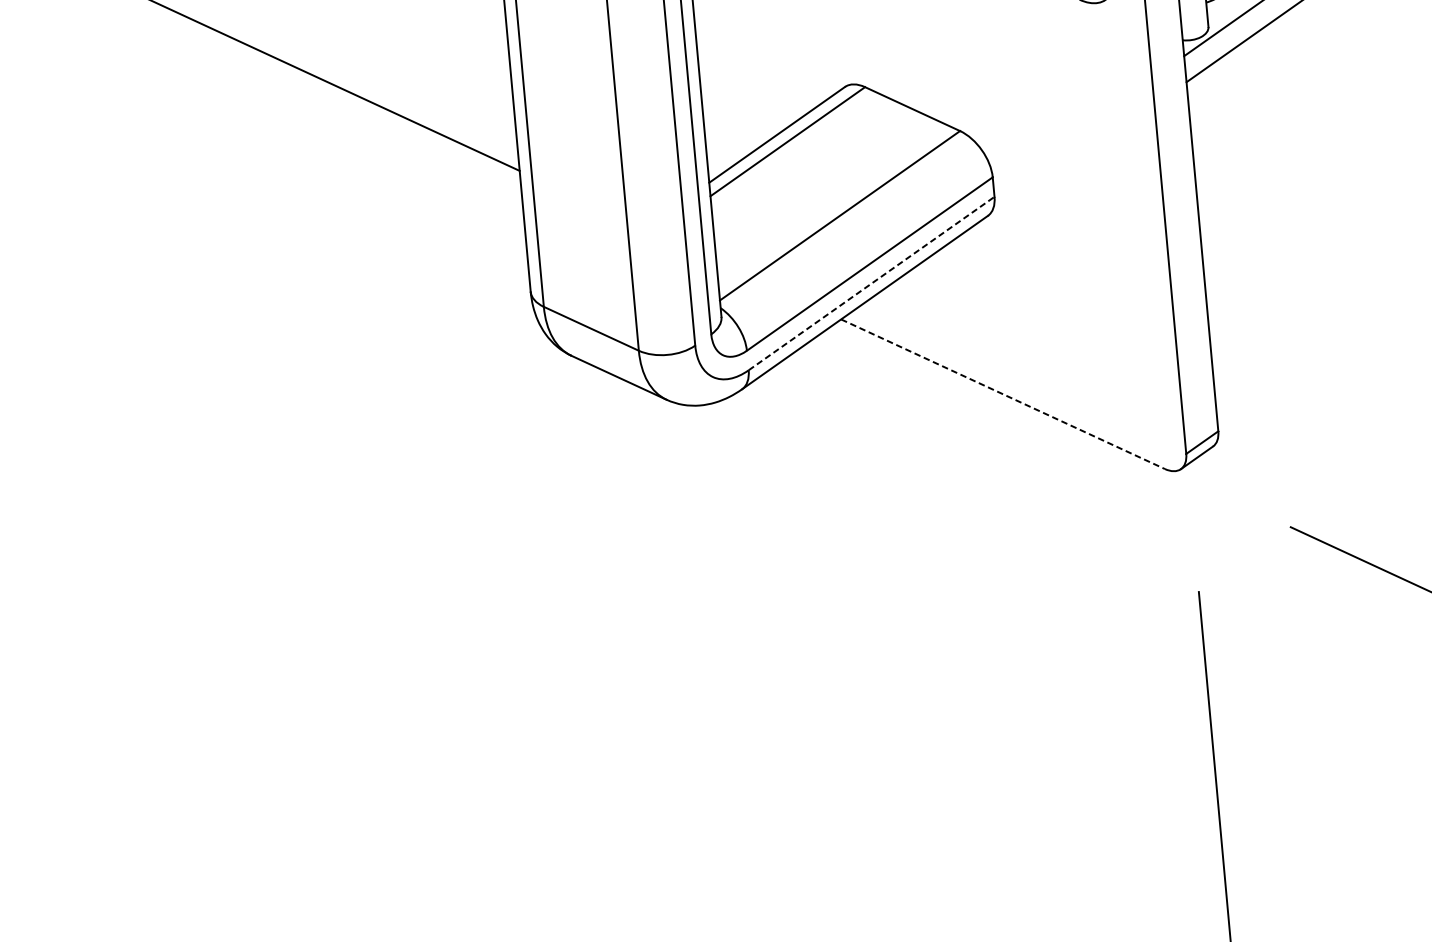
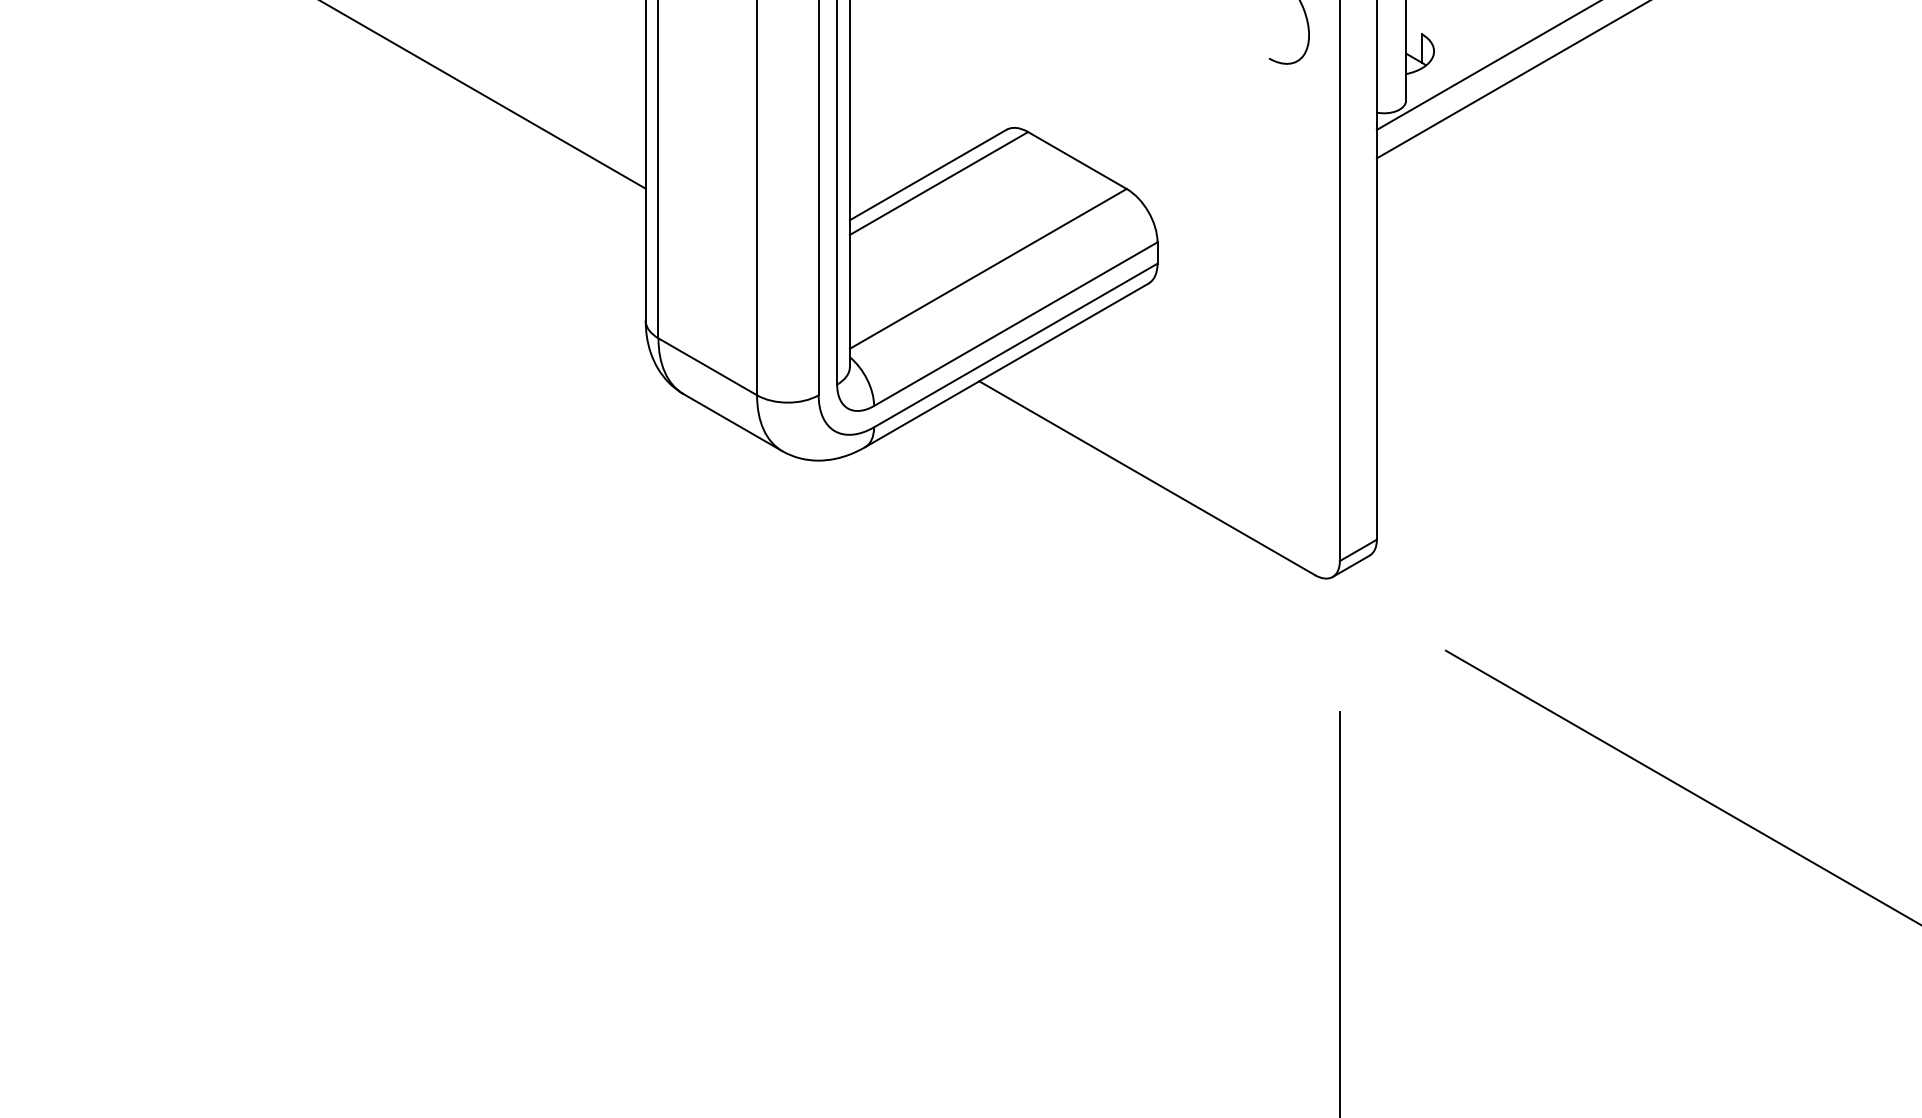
line: (871, 283) -> (1015, 345), dashed -> solid
line: (1003, 394) -> (1147, 478), dashed -> solid

